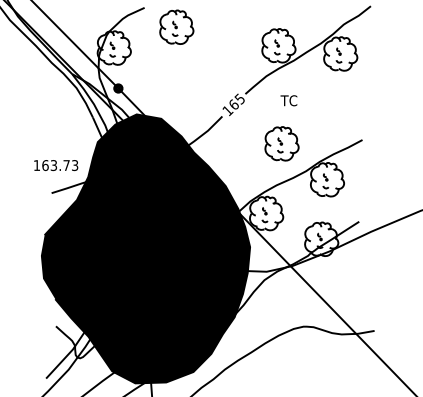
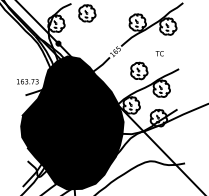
text: (288, 100) -> (159, 53), moved

